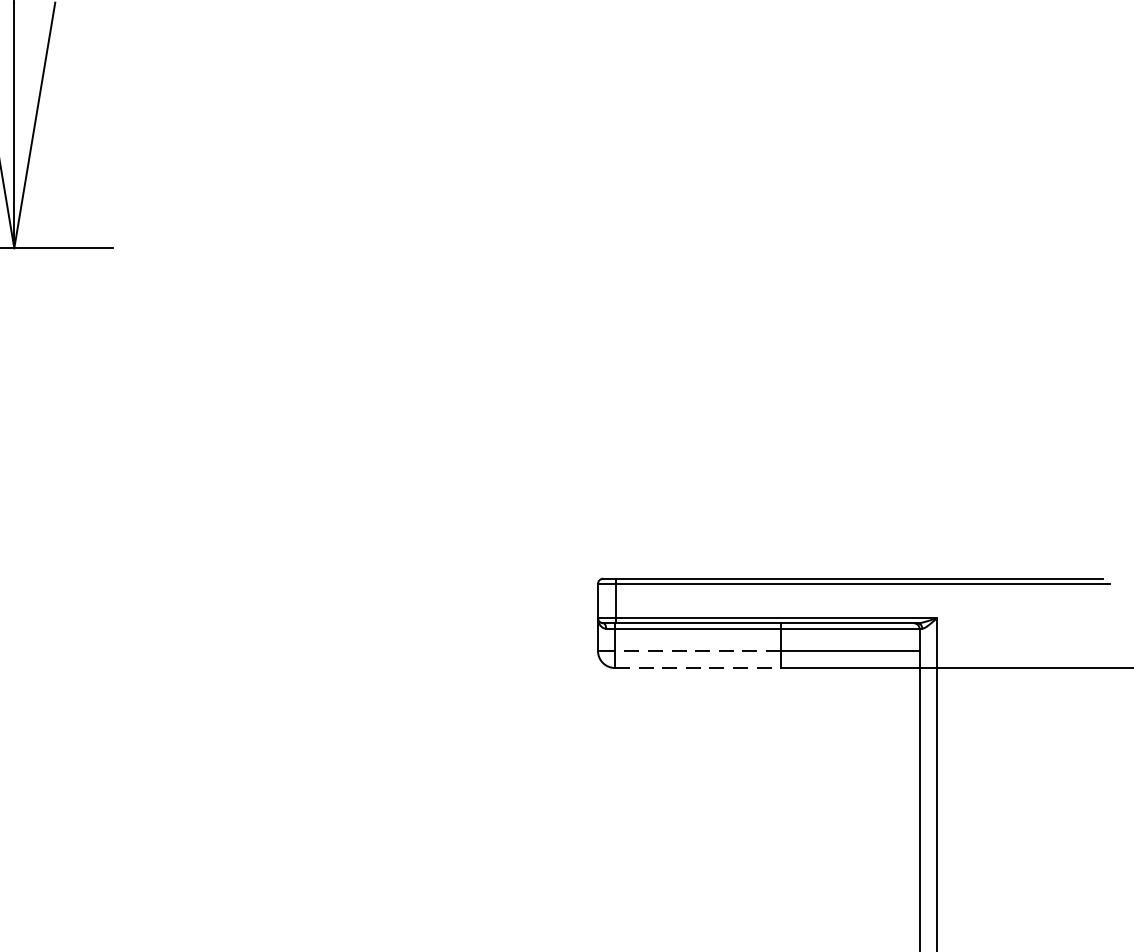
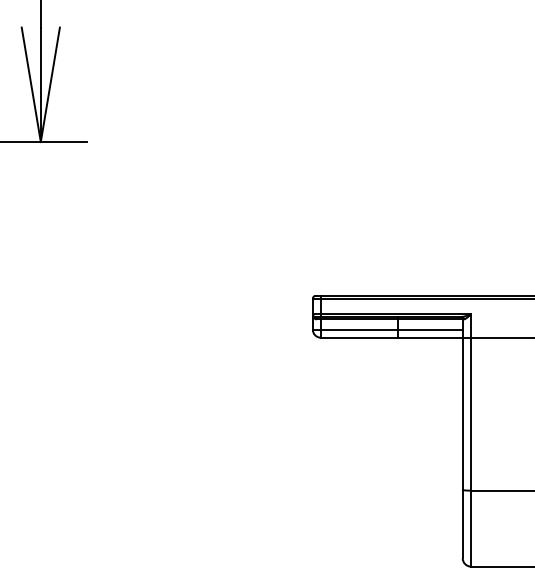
line: (697, 650) -> (359, 329), dashed -> solid
line: (697, 667) -> (359, 337), dashed -> solid

